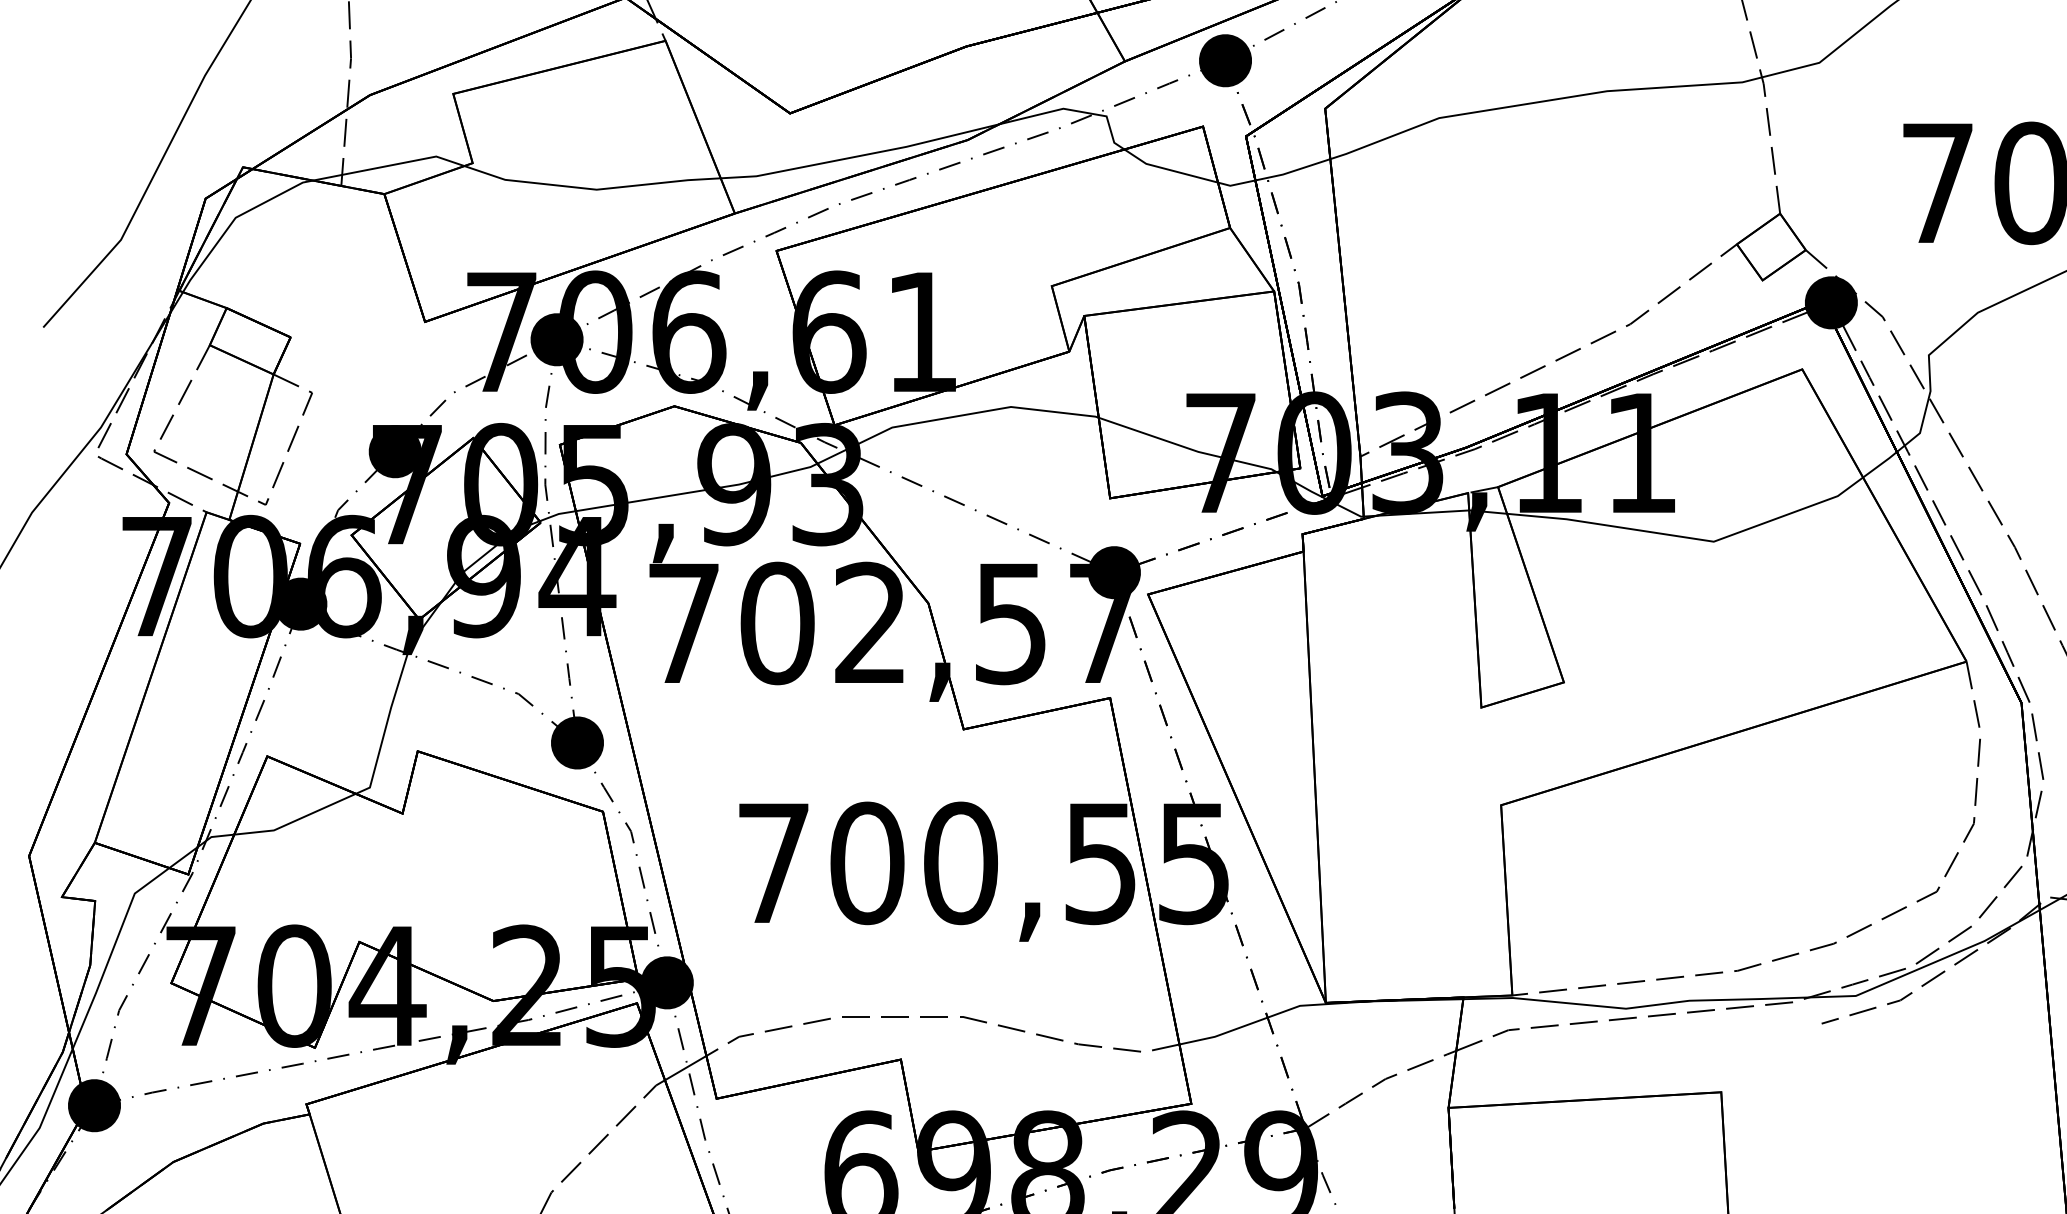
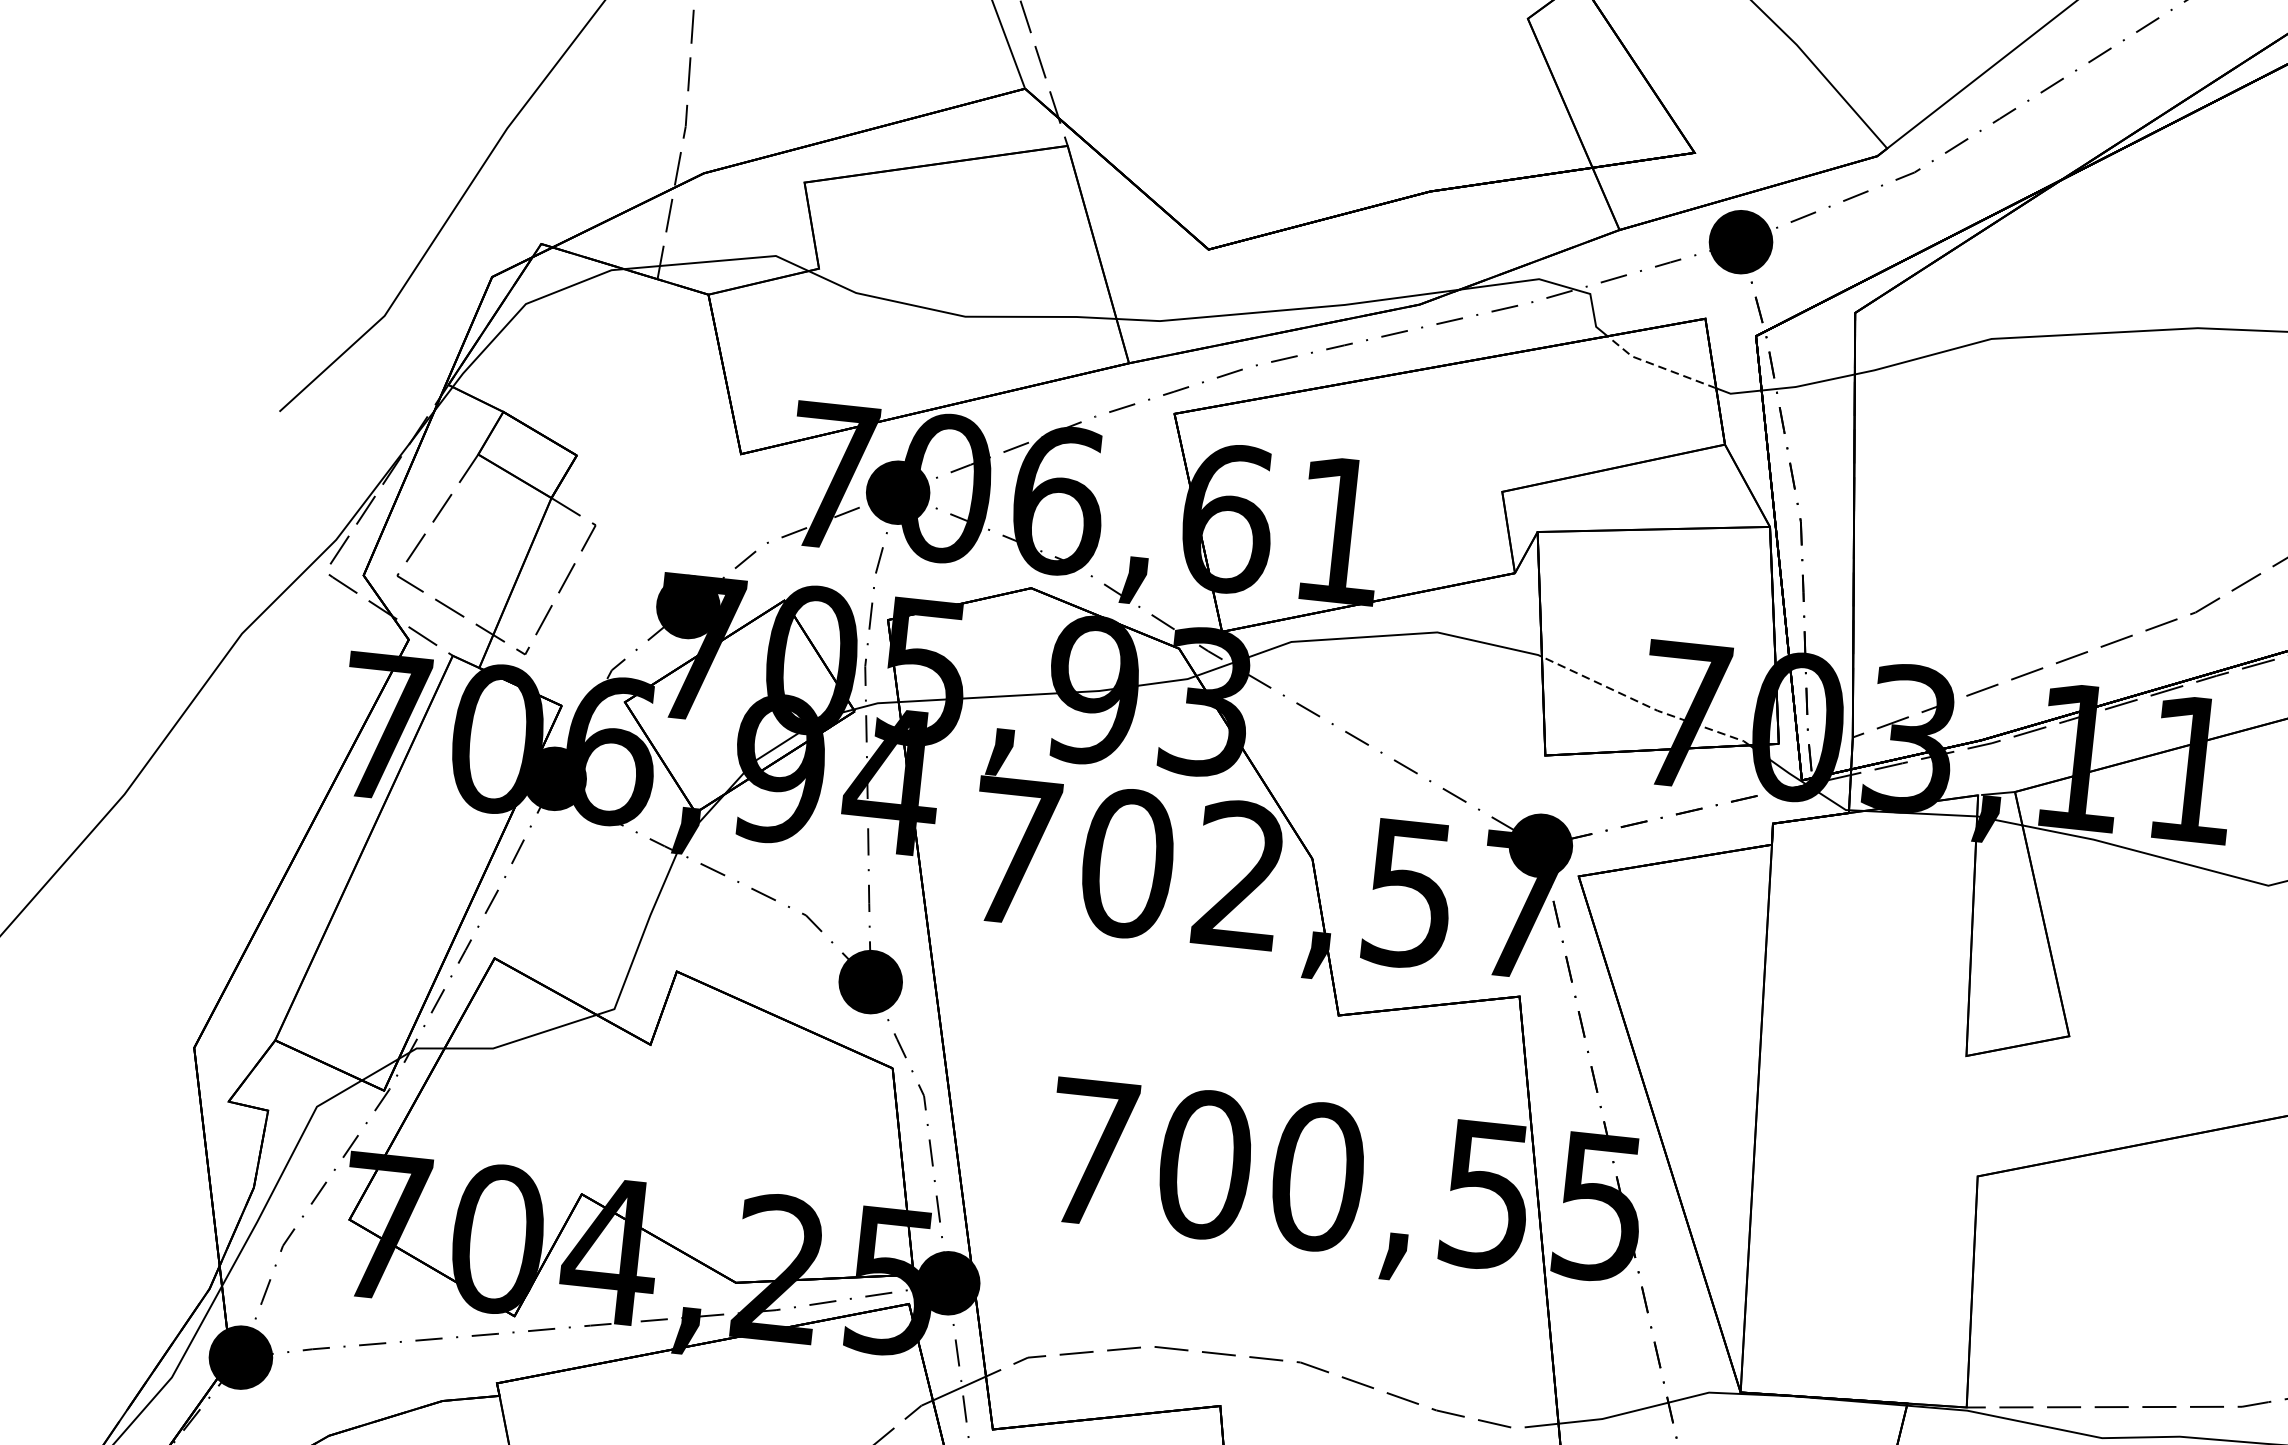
line: (1168, 169) -> (1658, 366), solid -> dashed
line: (1187, 448) -> (1645, 705), solid -> dashed

